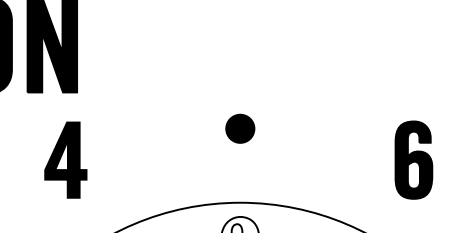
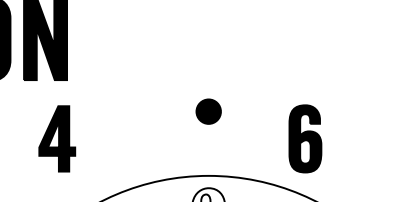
part: (414, 159) -> (305, 138), moved

